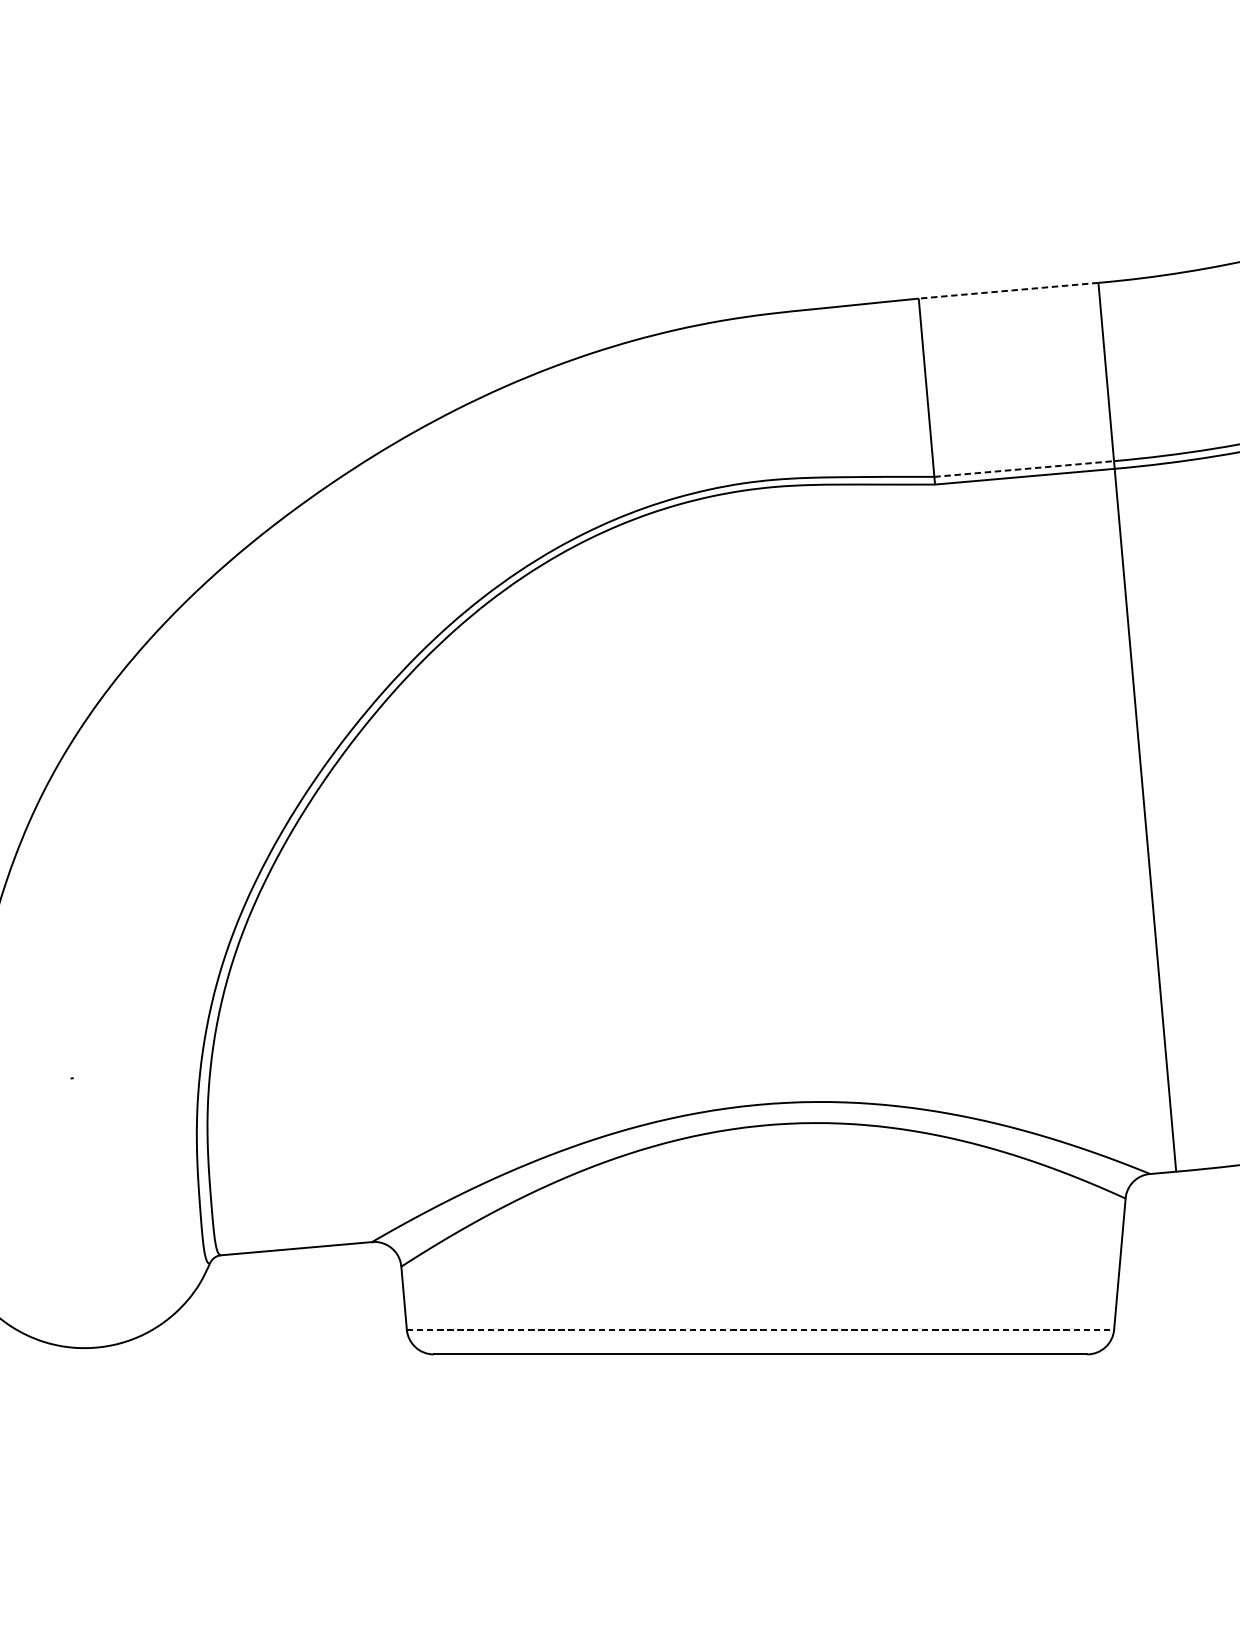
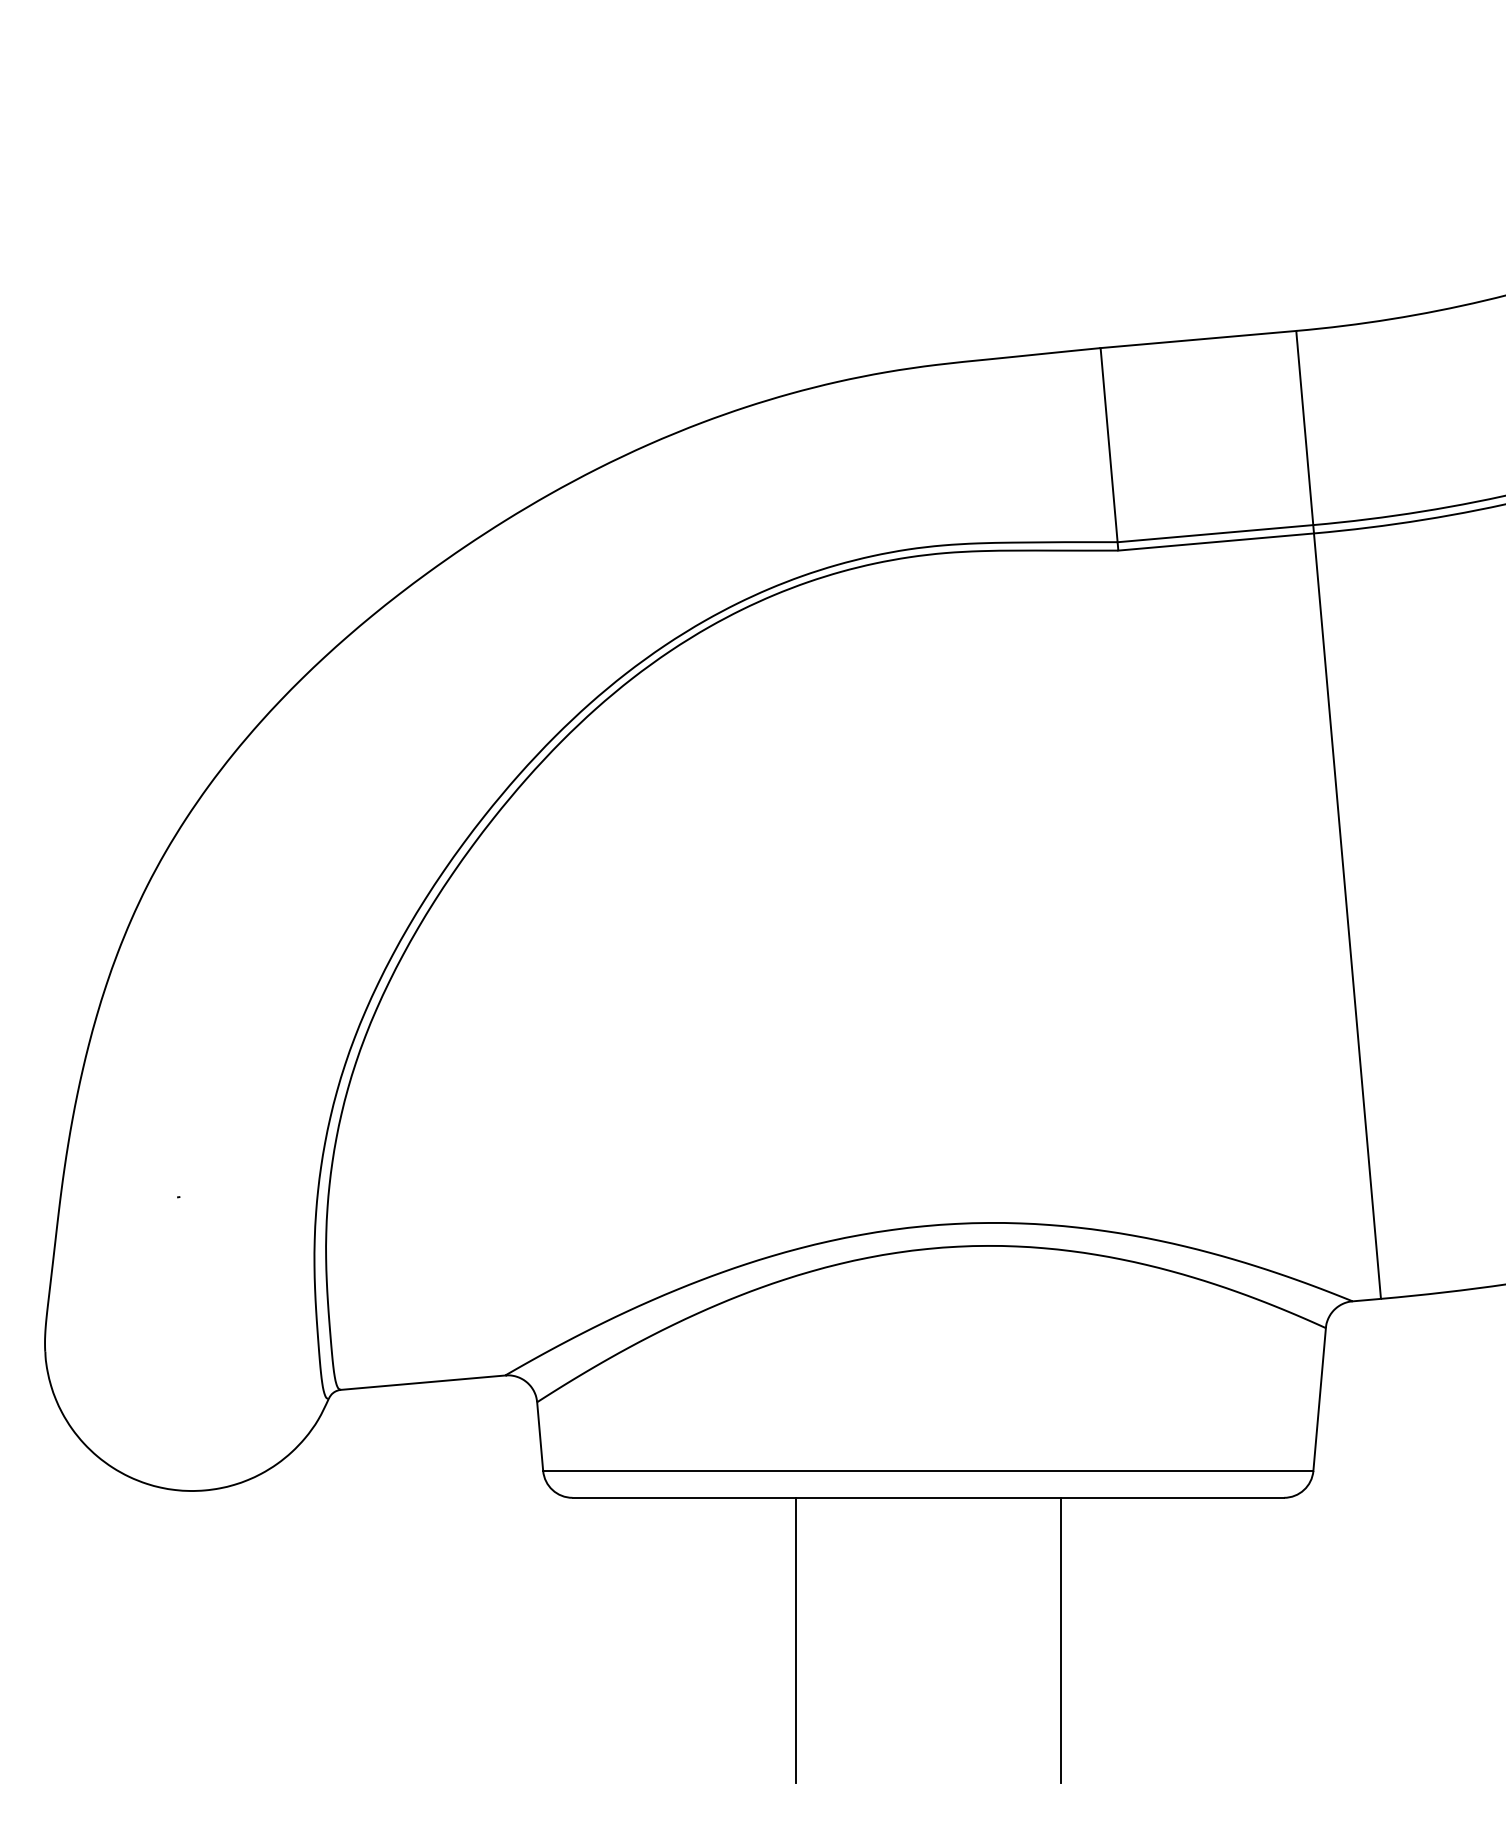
line: (1007, 290) -> (1197, 339), dashed -> solid
line: (1024, 468) -> (1215, 533), dashed -> solid
line: (760, 1329) -> (928, 1470), dashed -> solid
line: (638, 1484) -> (795, 1639), added
line: (881, 1484) -> (1060, 1639), added

